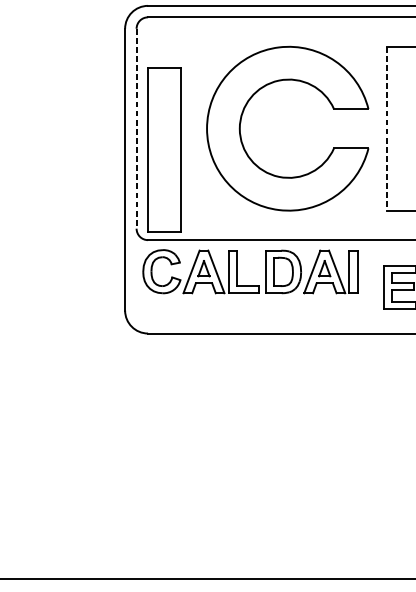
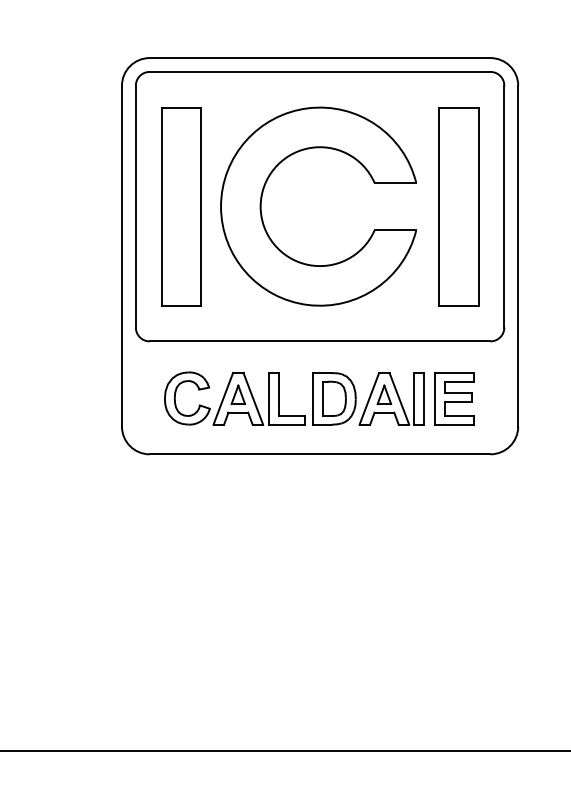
line: (136, 128) -> (135, 206), dashed -> solid
line: (386, 129) -> (438, 207), dashed -> solid
part: (164, 150) -> (181, 206), moved
part: (238, 271) -> (279, 398), moved

